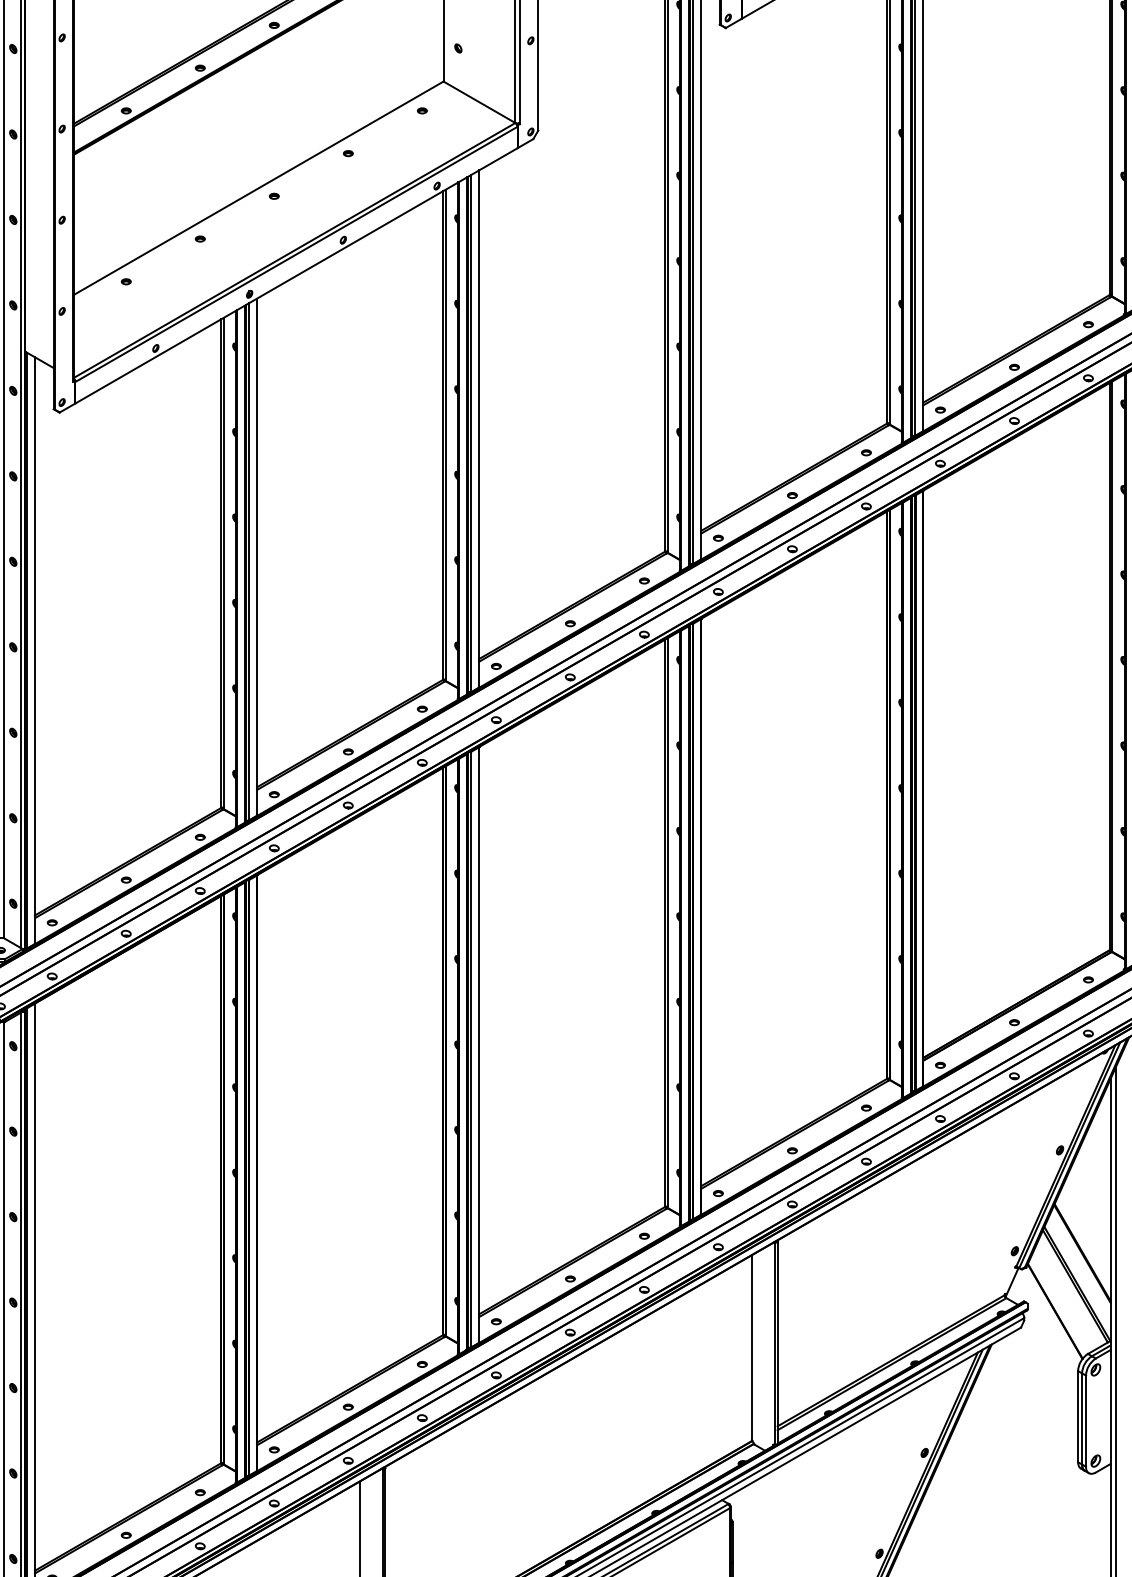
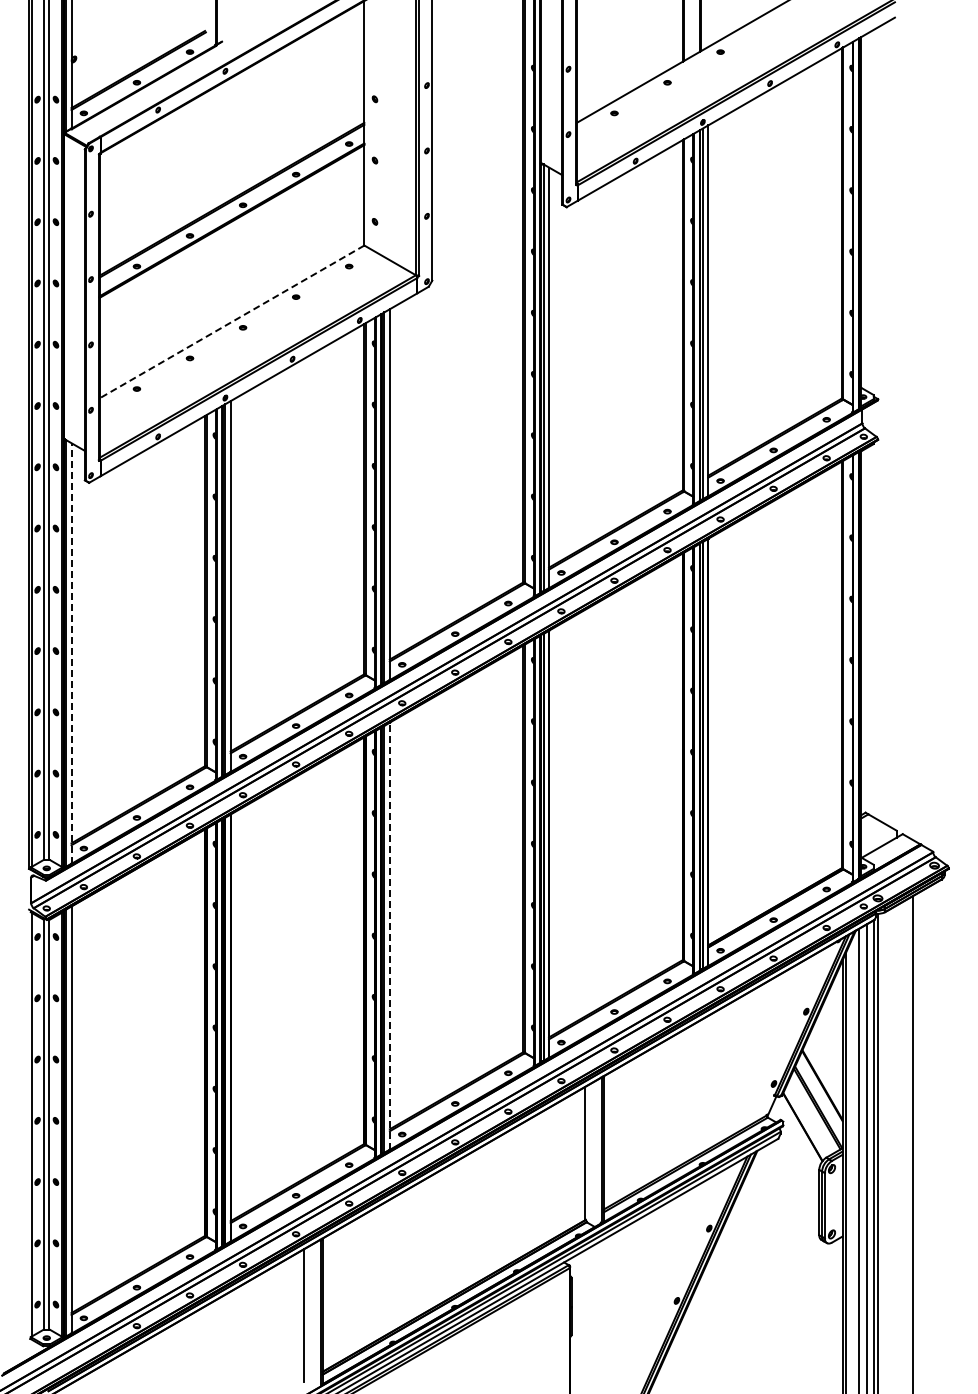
line: (259, 187) -> (232, 321), solid -> dashed
line: (34, 649) -> (71, 652), solid -> dashed
line: (478, 1044) -> (389, 935), solid -> dashed

